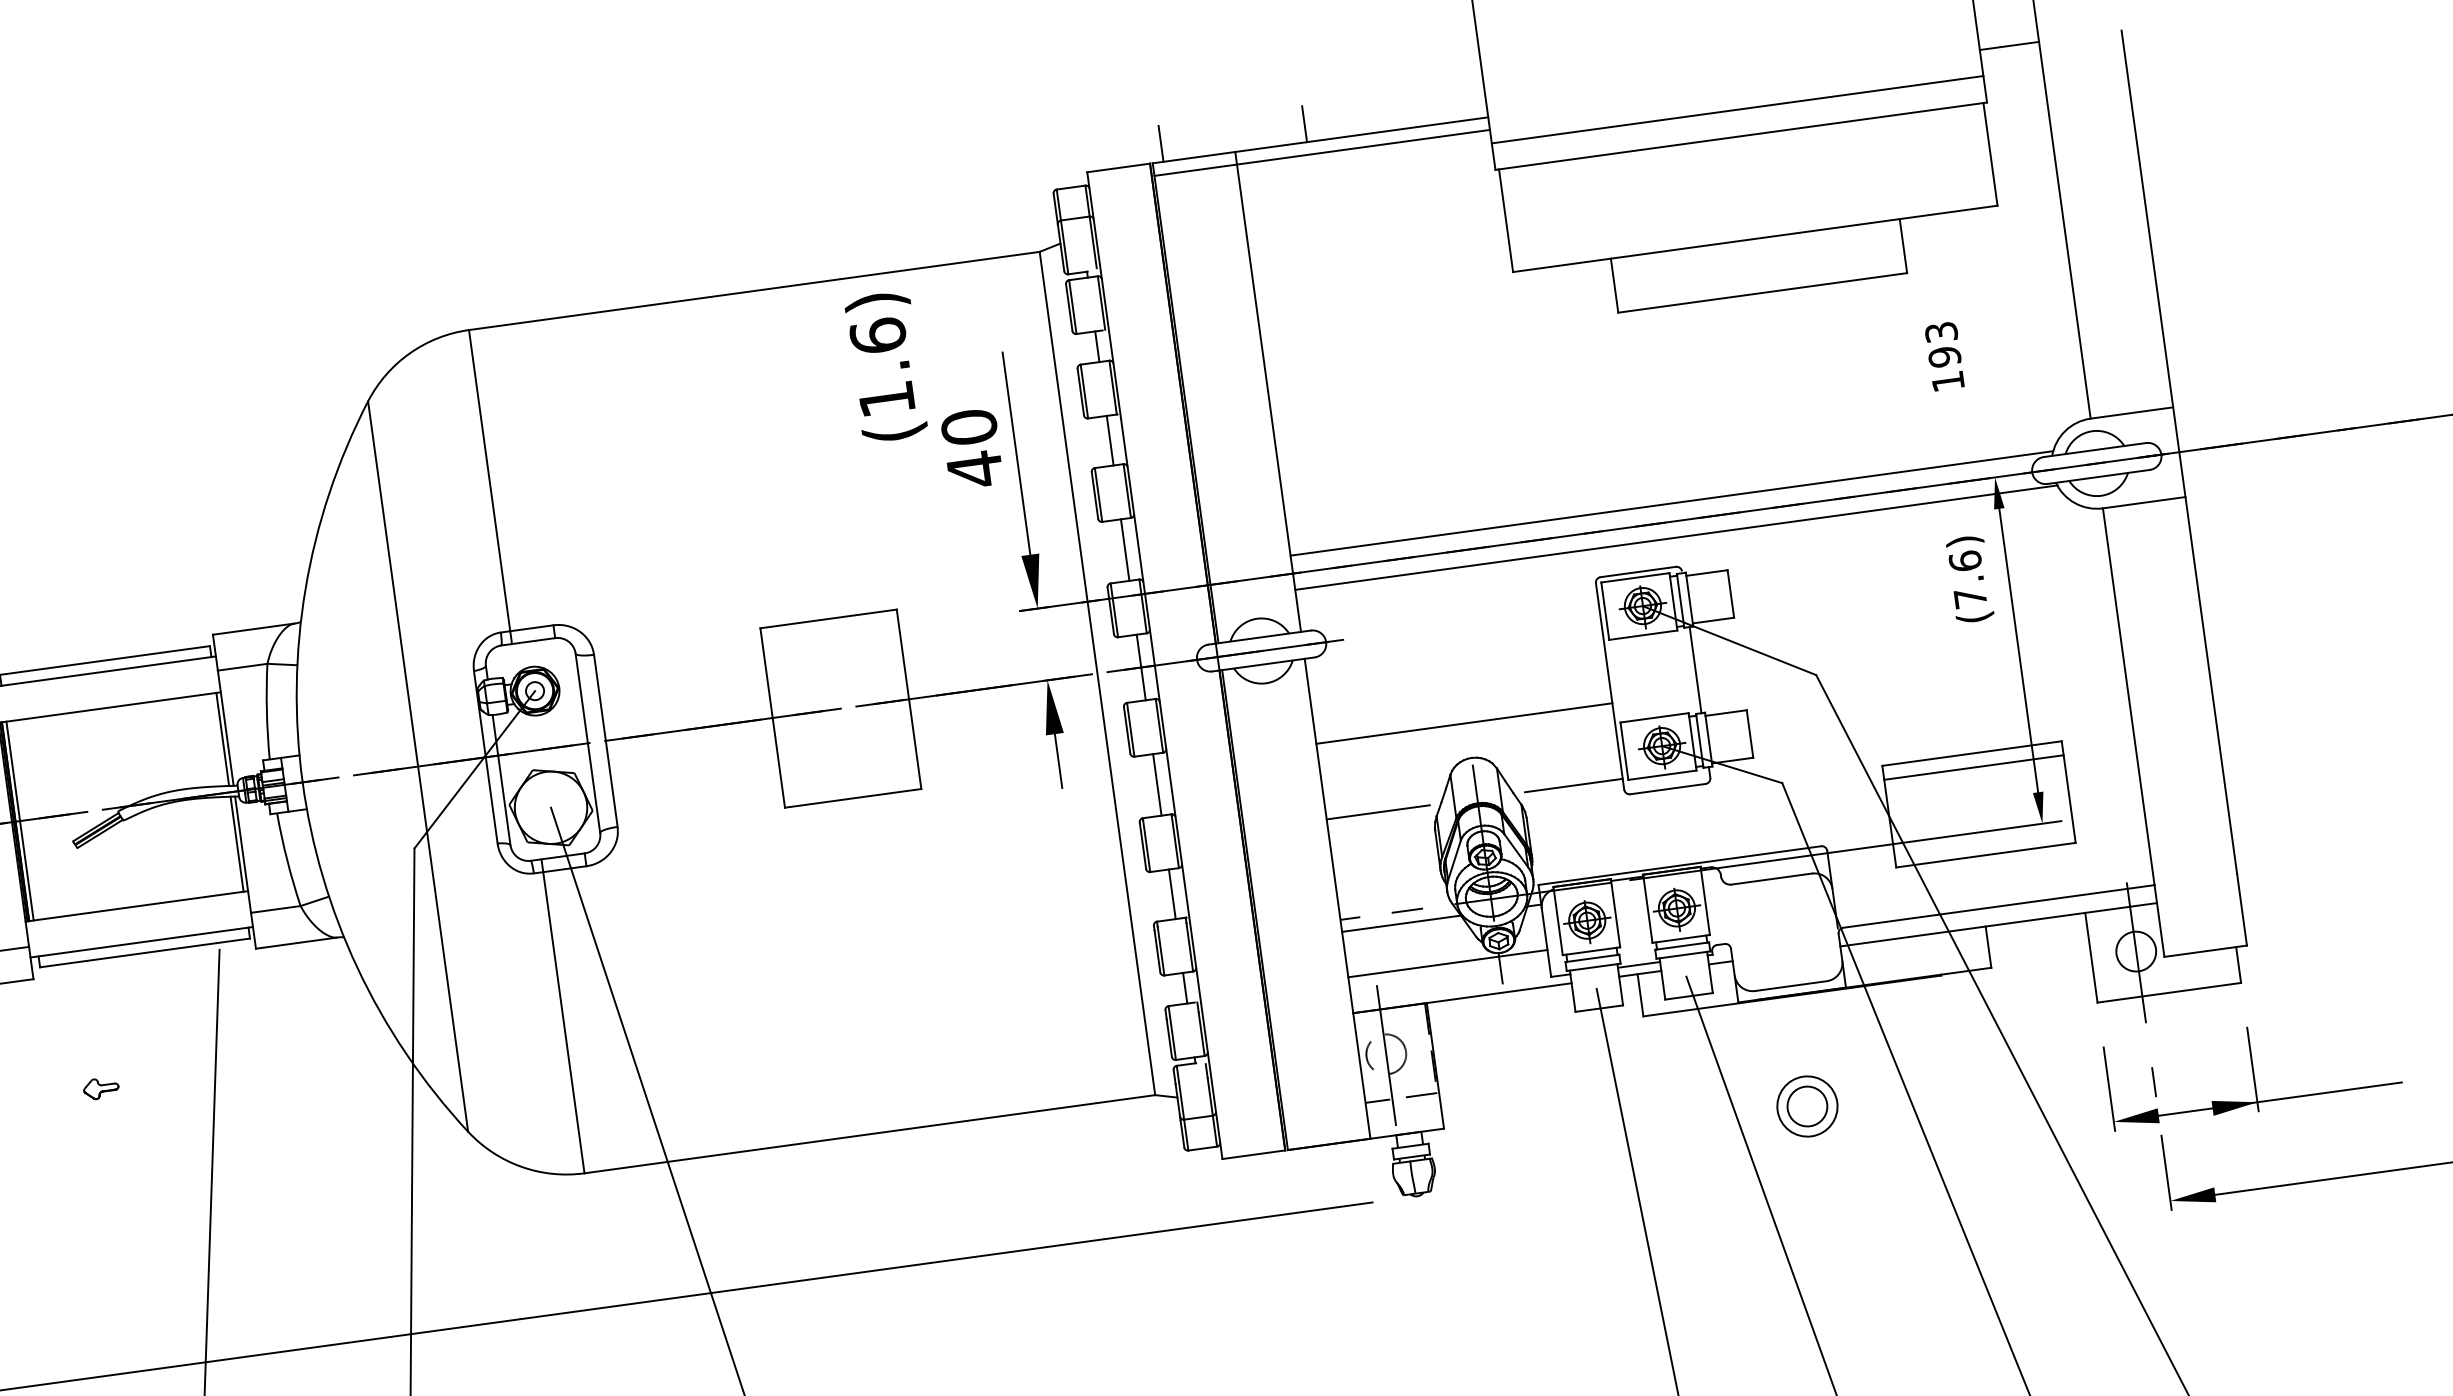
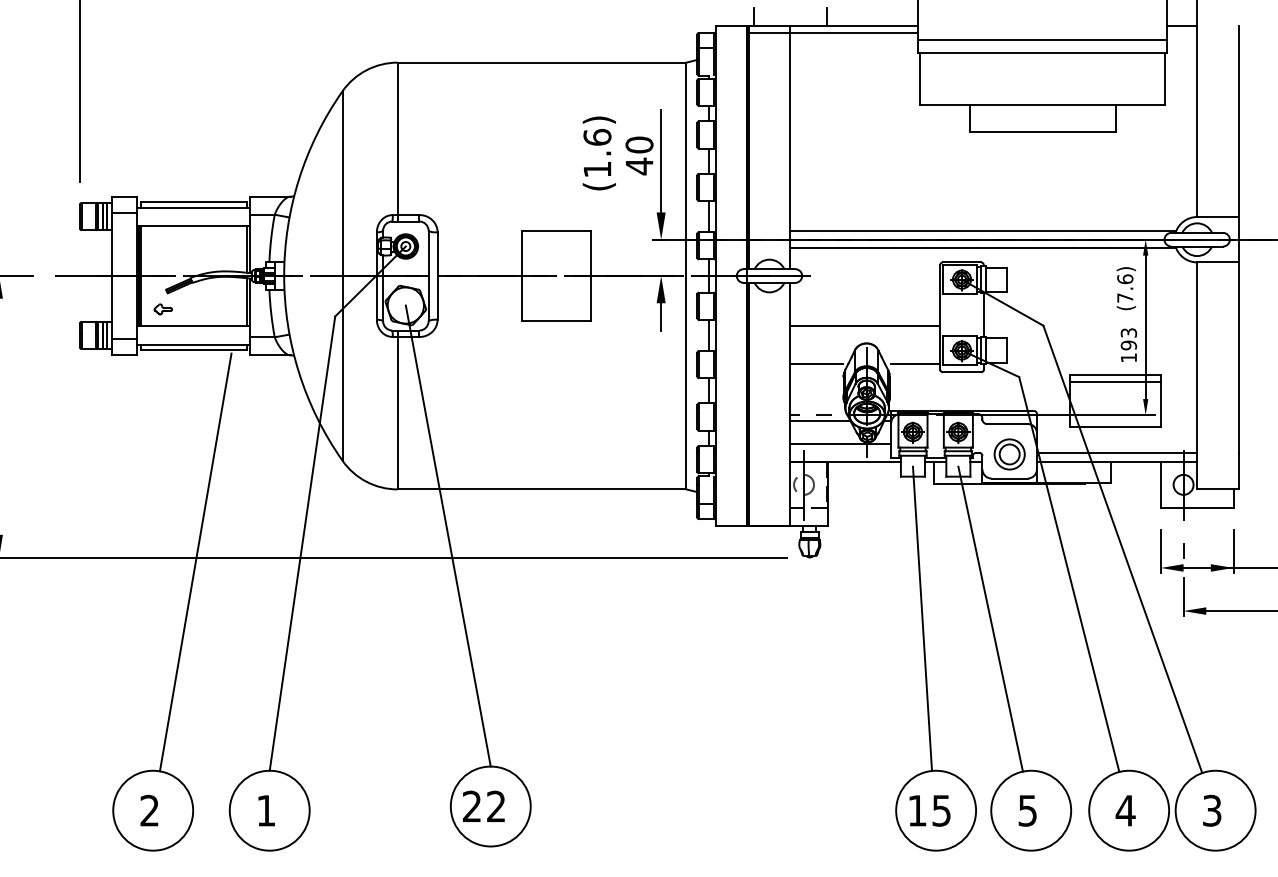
text: (1943, 355) -> (1128, 344), moved
text: (884, 367) -> (598, 153), moved
part: (99, 1088) -> (162, 309), moved
part: (1807, 1106) -> (1009, 454), moved

